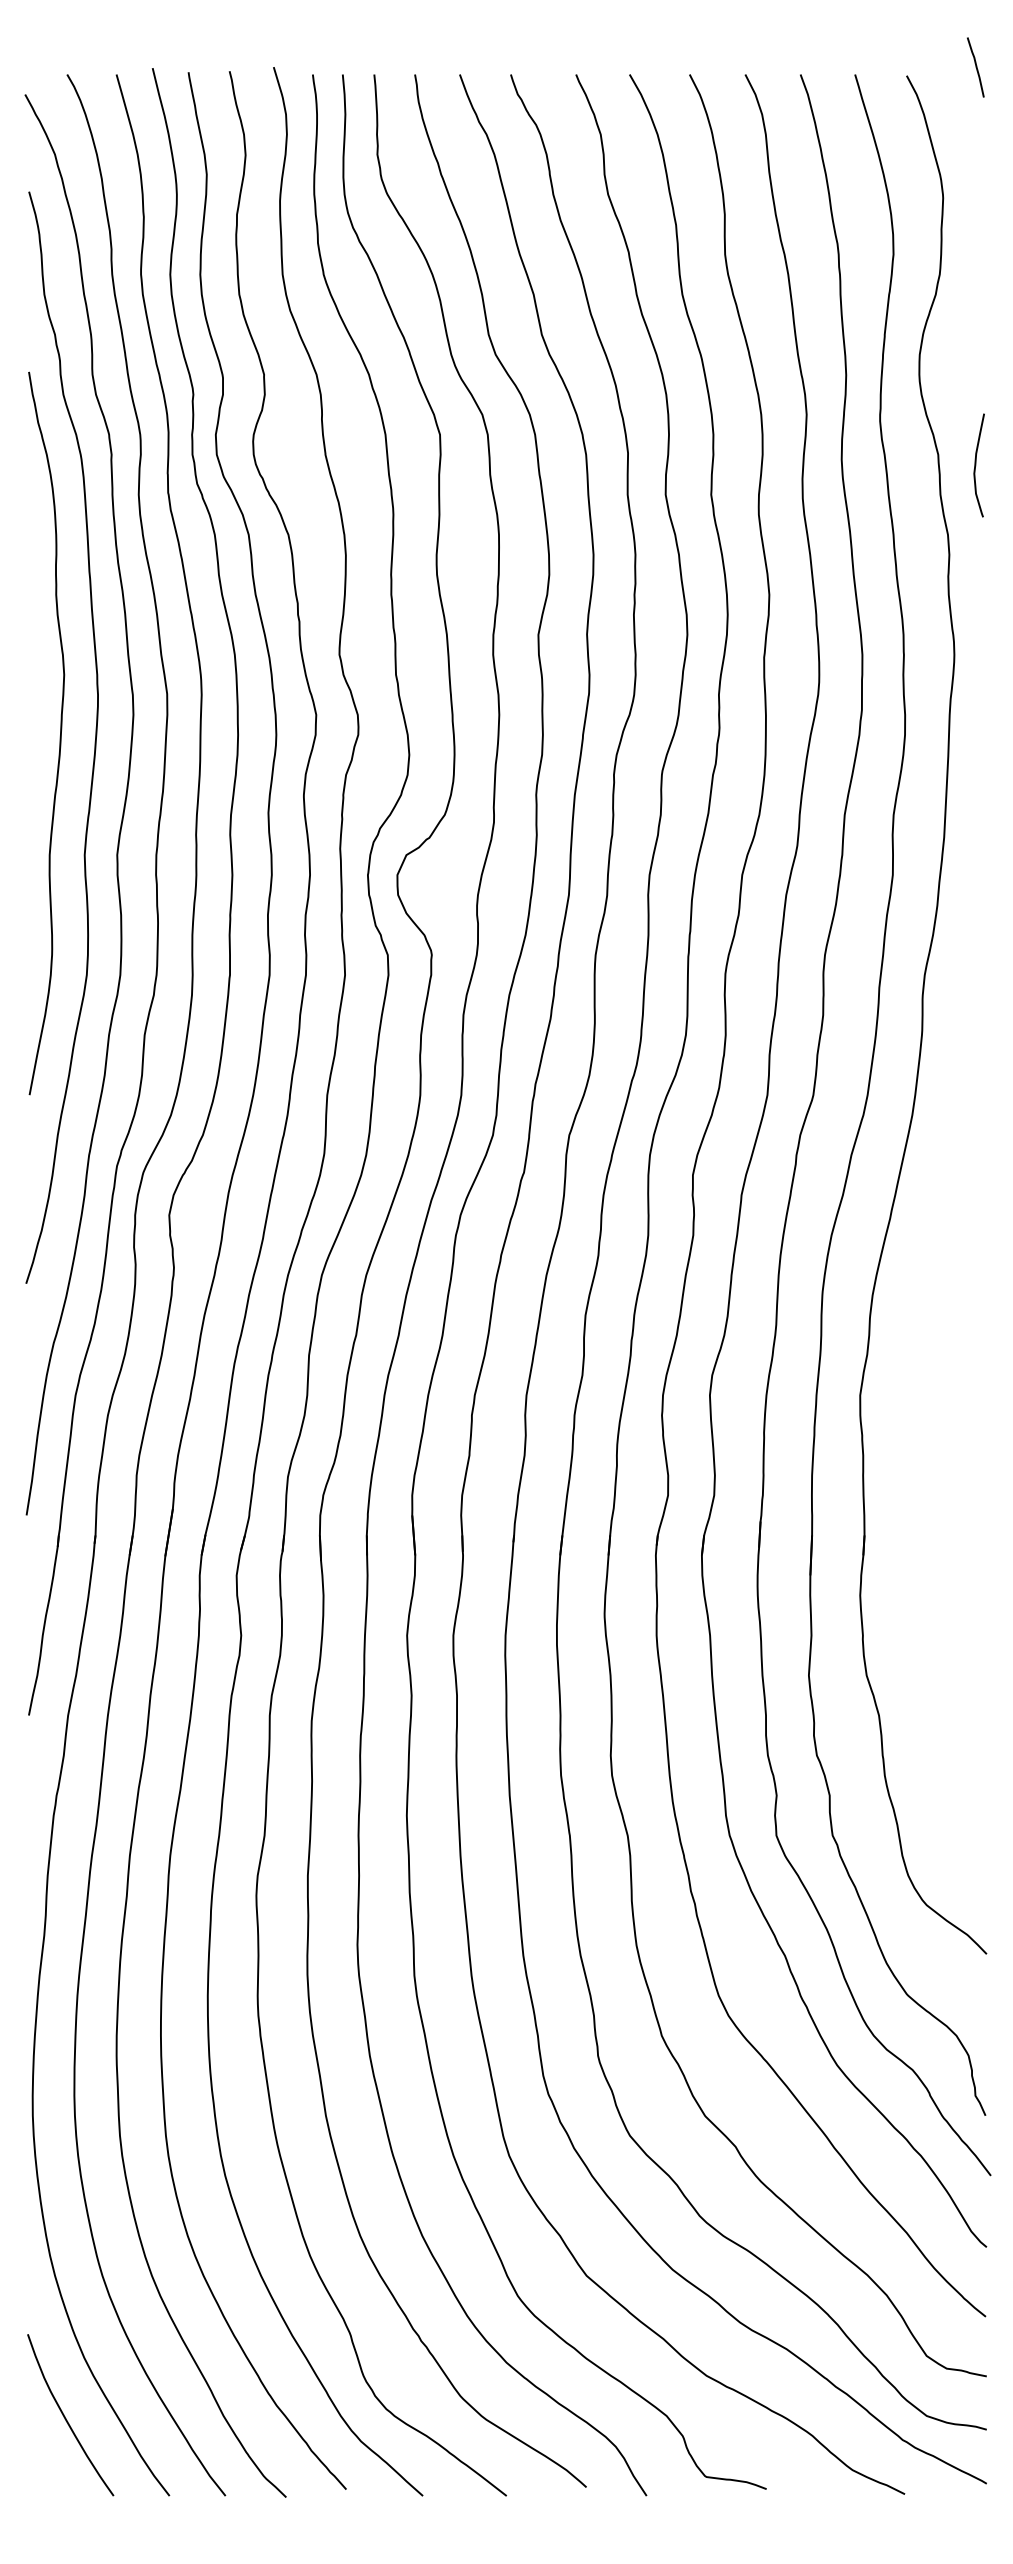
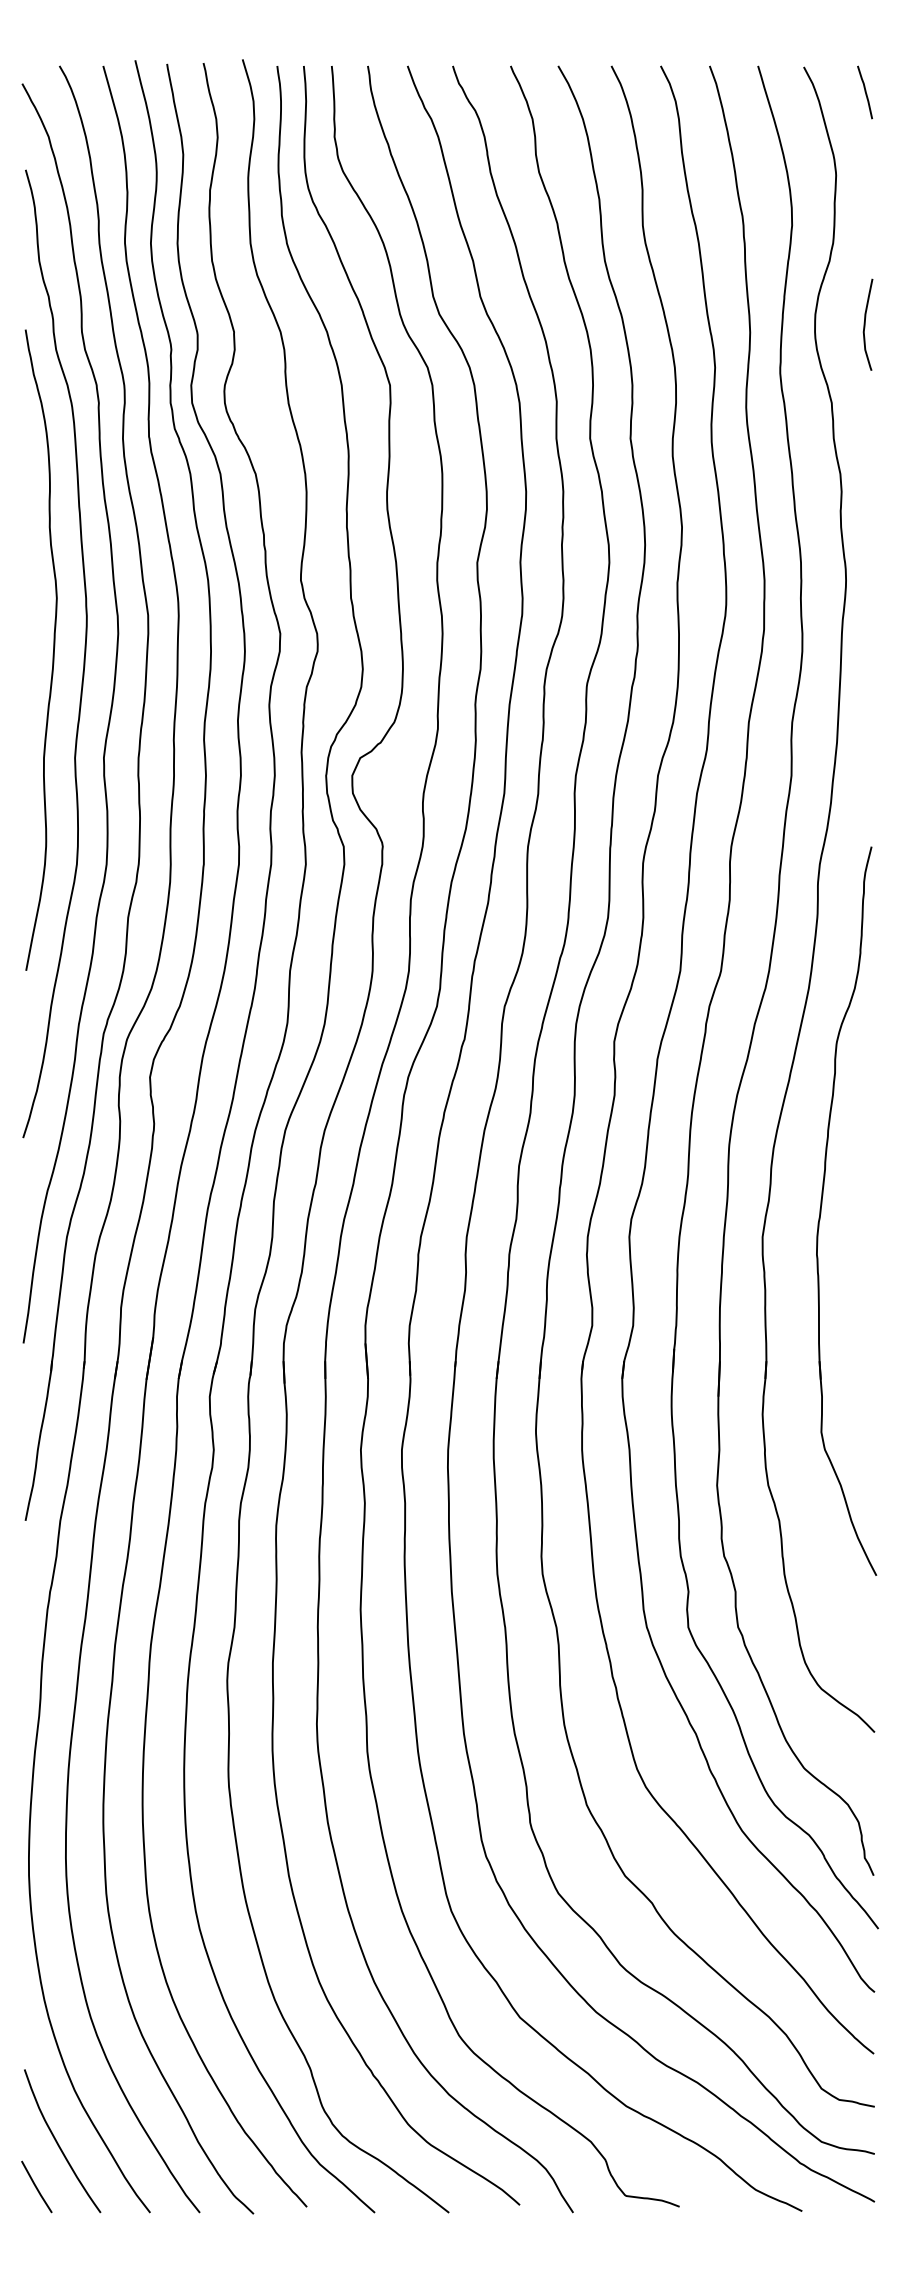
curve: (975, 67) -> (864, 92), moved
curve: (976, 465) -> (865, 324), moved
part: (927, 1360) -> (822, 1206), added
line: (41, 2466) -> (36, 2186), added

